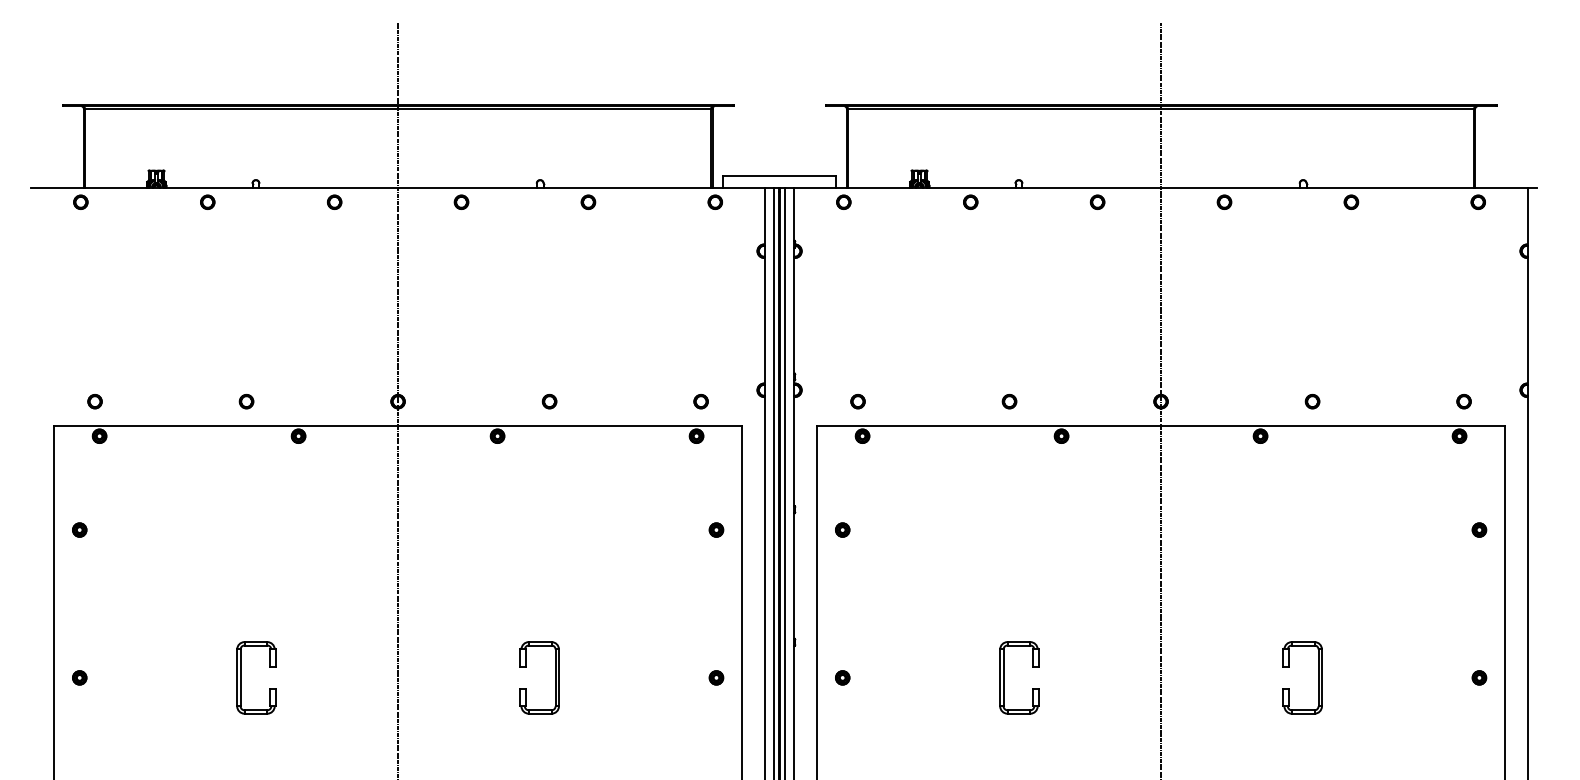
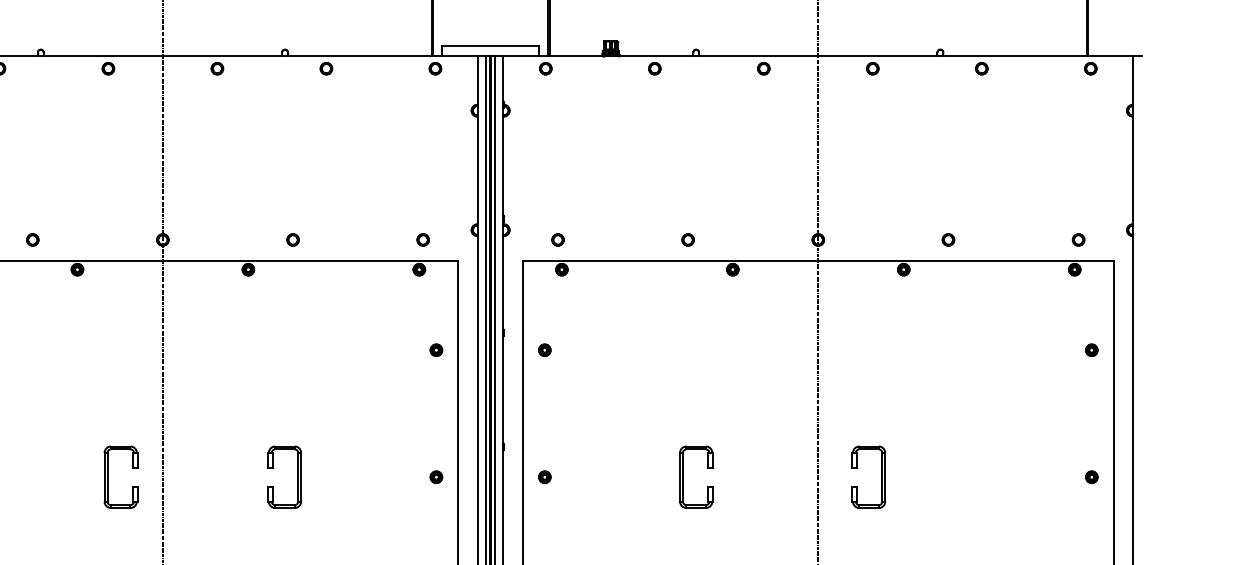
part: (241, 677) -> (108, 476), moved
part: (1318, 677) -> (882, 476), moved

